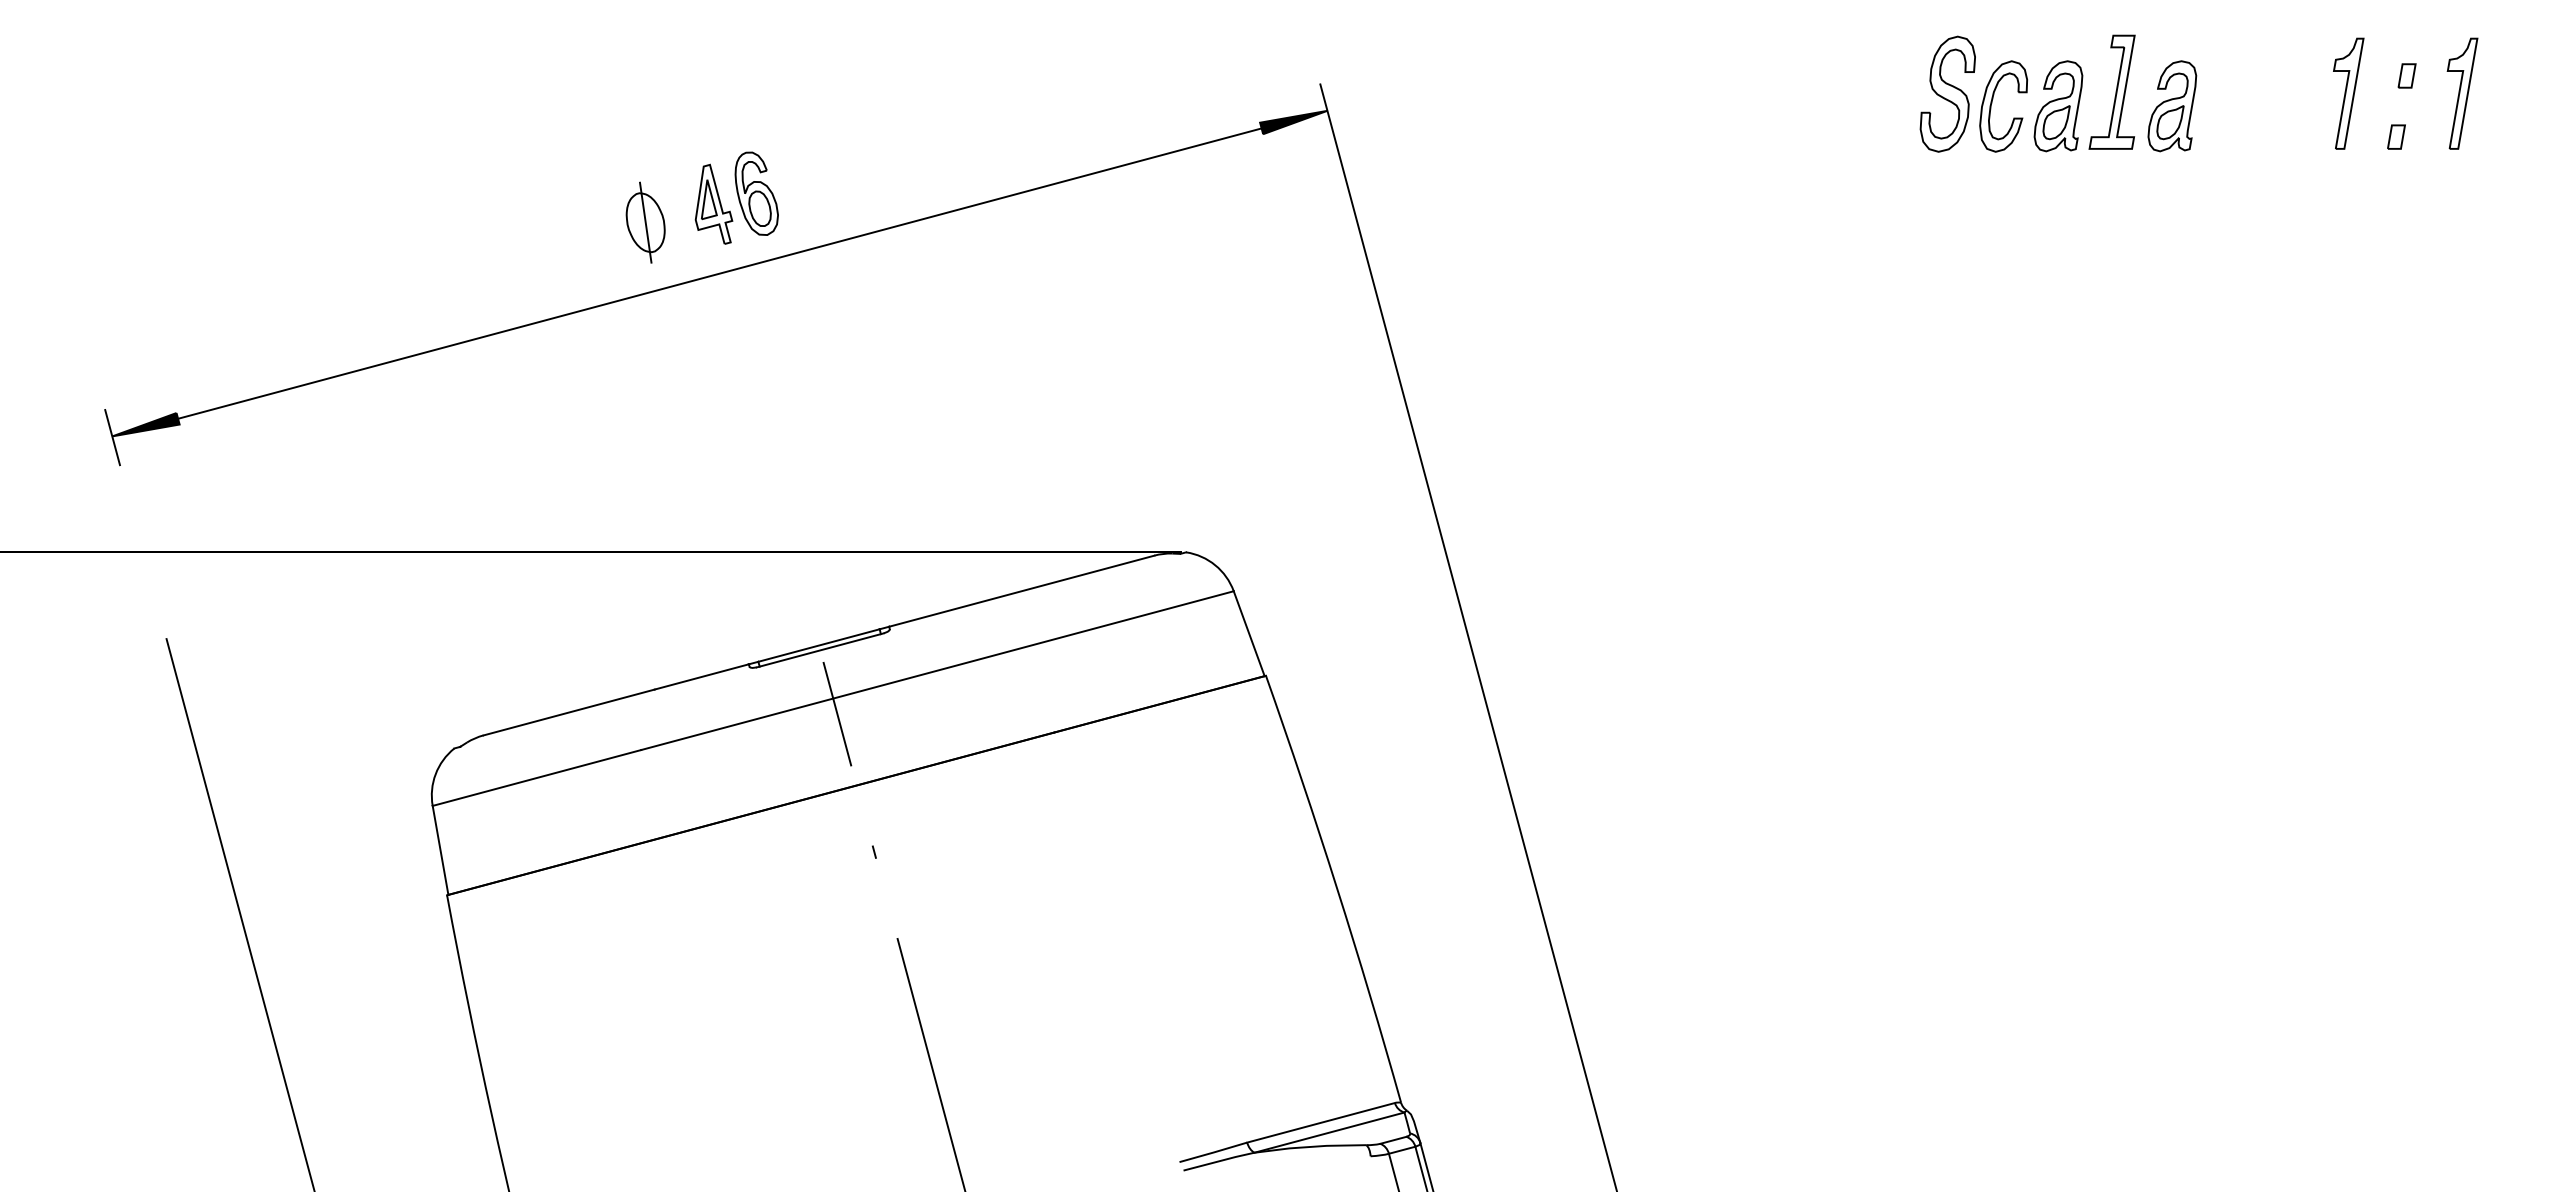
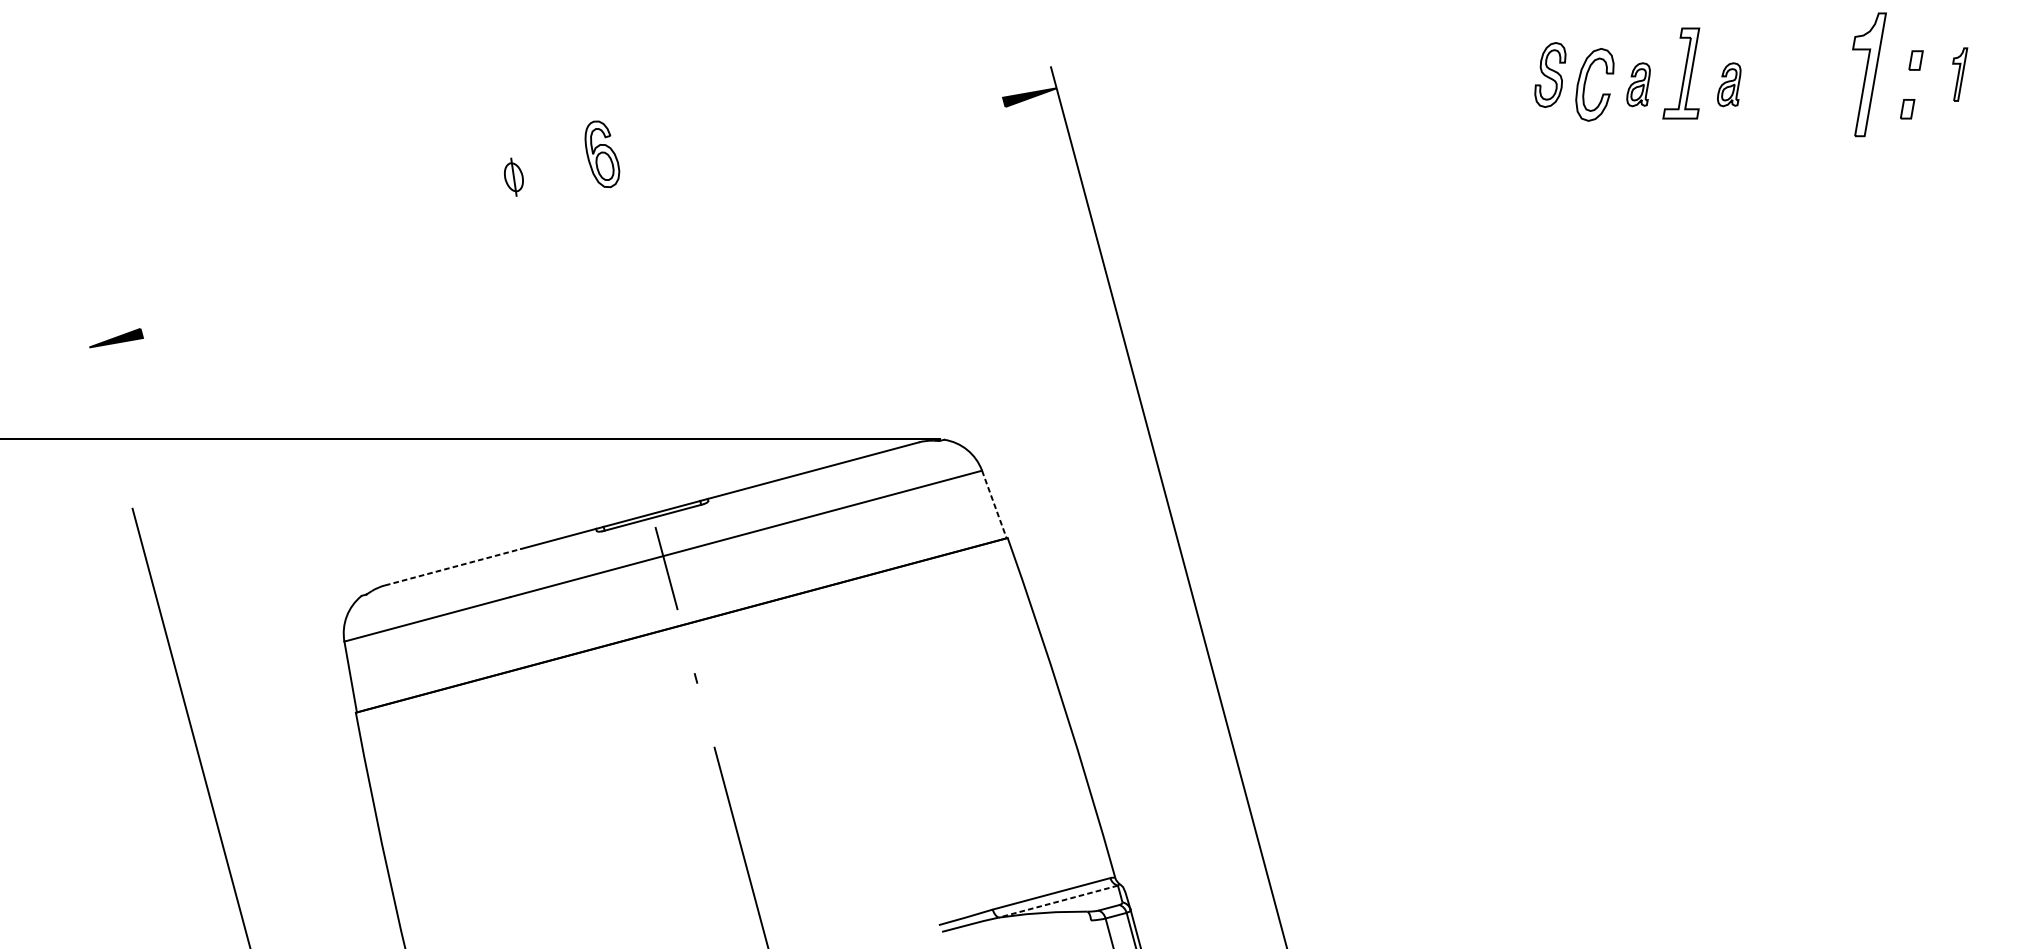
part: (1947, 93) -> (1550, 74), size x0.7
part: (2348, 93) -> (1869, 74), size x1.4
part: (2462, 93) -> (1960, 74), size x0.6
part: (2058, 106) -> (1638, 84), size x0.6
part: (2172, 106) -> (1729, 84), size x0.6
part: (713, 203) -> (567, 162), removed
part: (645, 222) -> (513, 177), size x0.6
line: (719, 273) -> (572, 217), removed
line: (112, 437) -> (89, 348), removed
line: (1249, 634) -> (994, 505), solid -> dashed
line: (569, 712) -> (453, 567), solid -> dashed
line: (1329, 1132) -> (1058, 901), solid -> dashed

